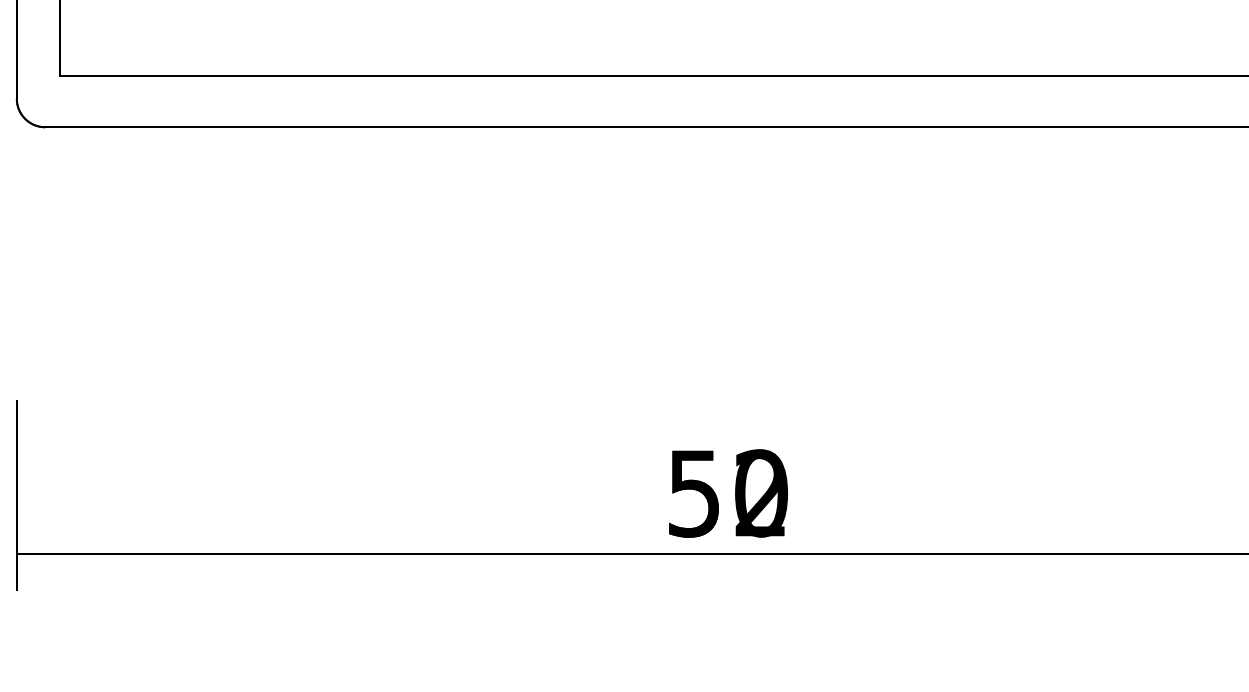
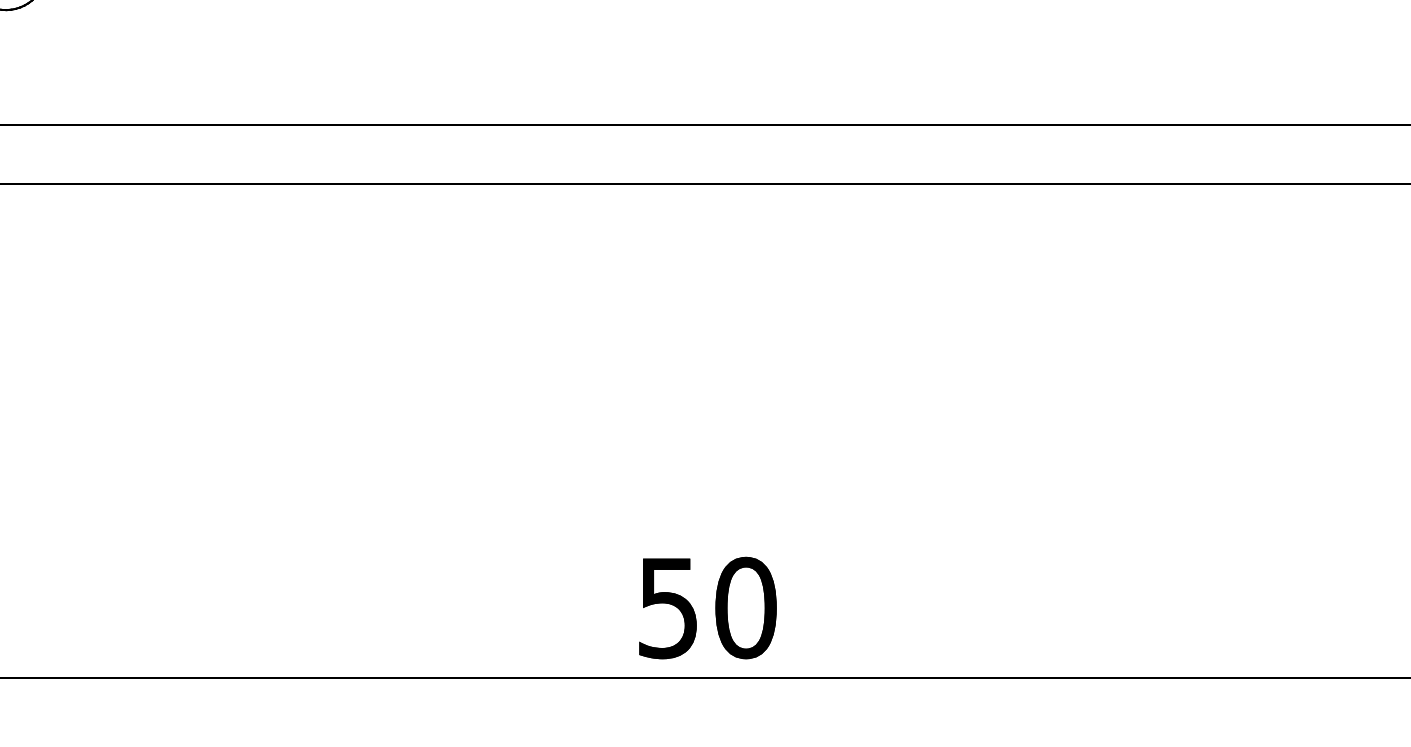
text: (761, 493) -> (746, 607), 52 -> 50

